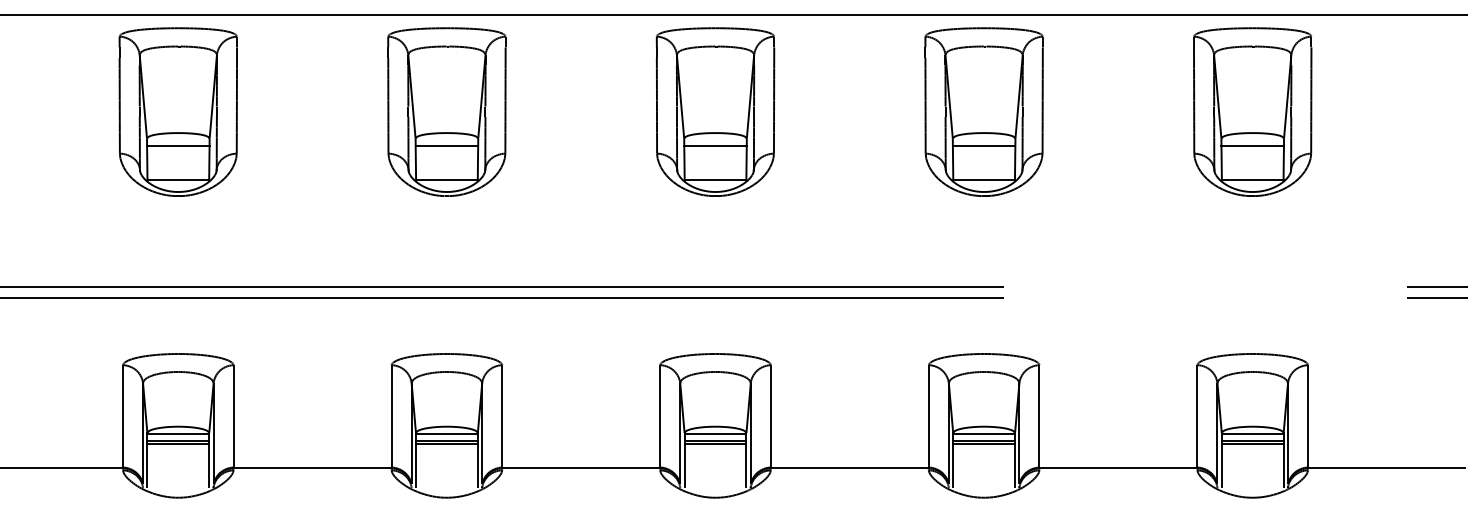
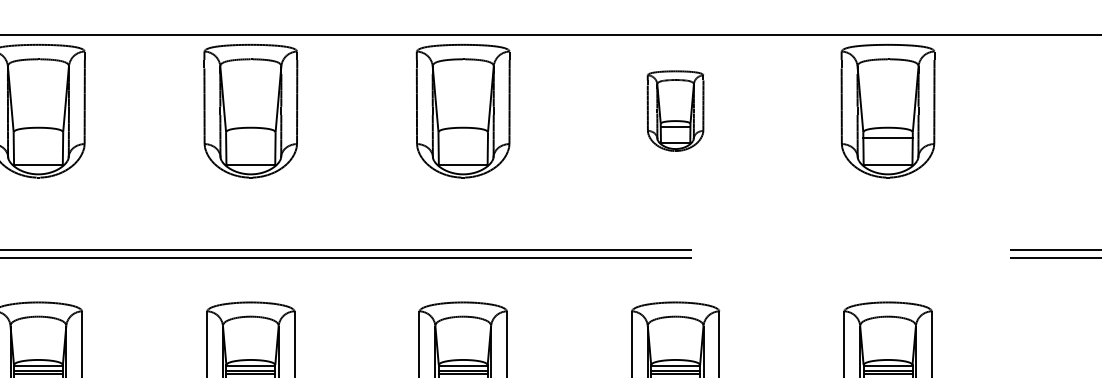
part: (983, 111) -> (675, 110), size x0.6
line: (178, 146) -> (38, 138), removed
line: (446, 146) -> (250, 138), removed
line: (715, 146) -> (463, 138), removed

